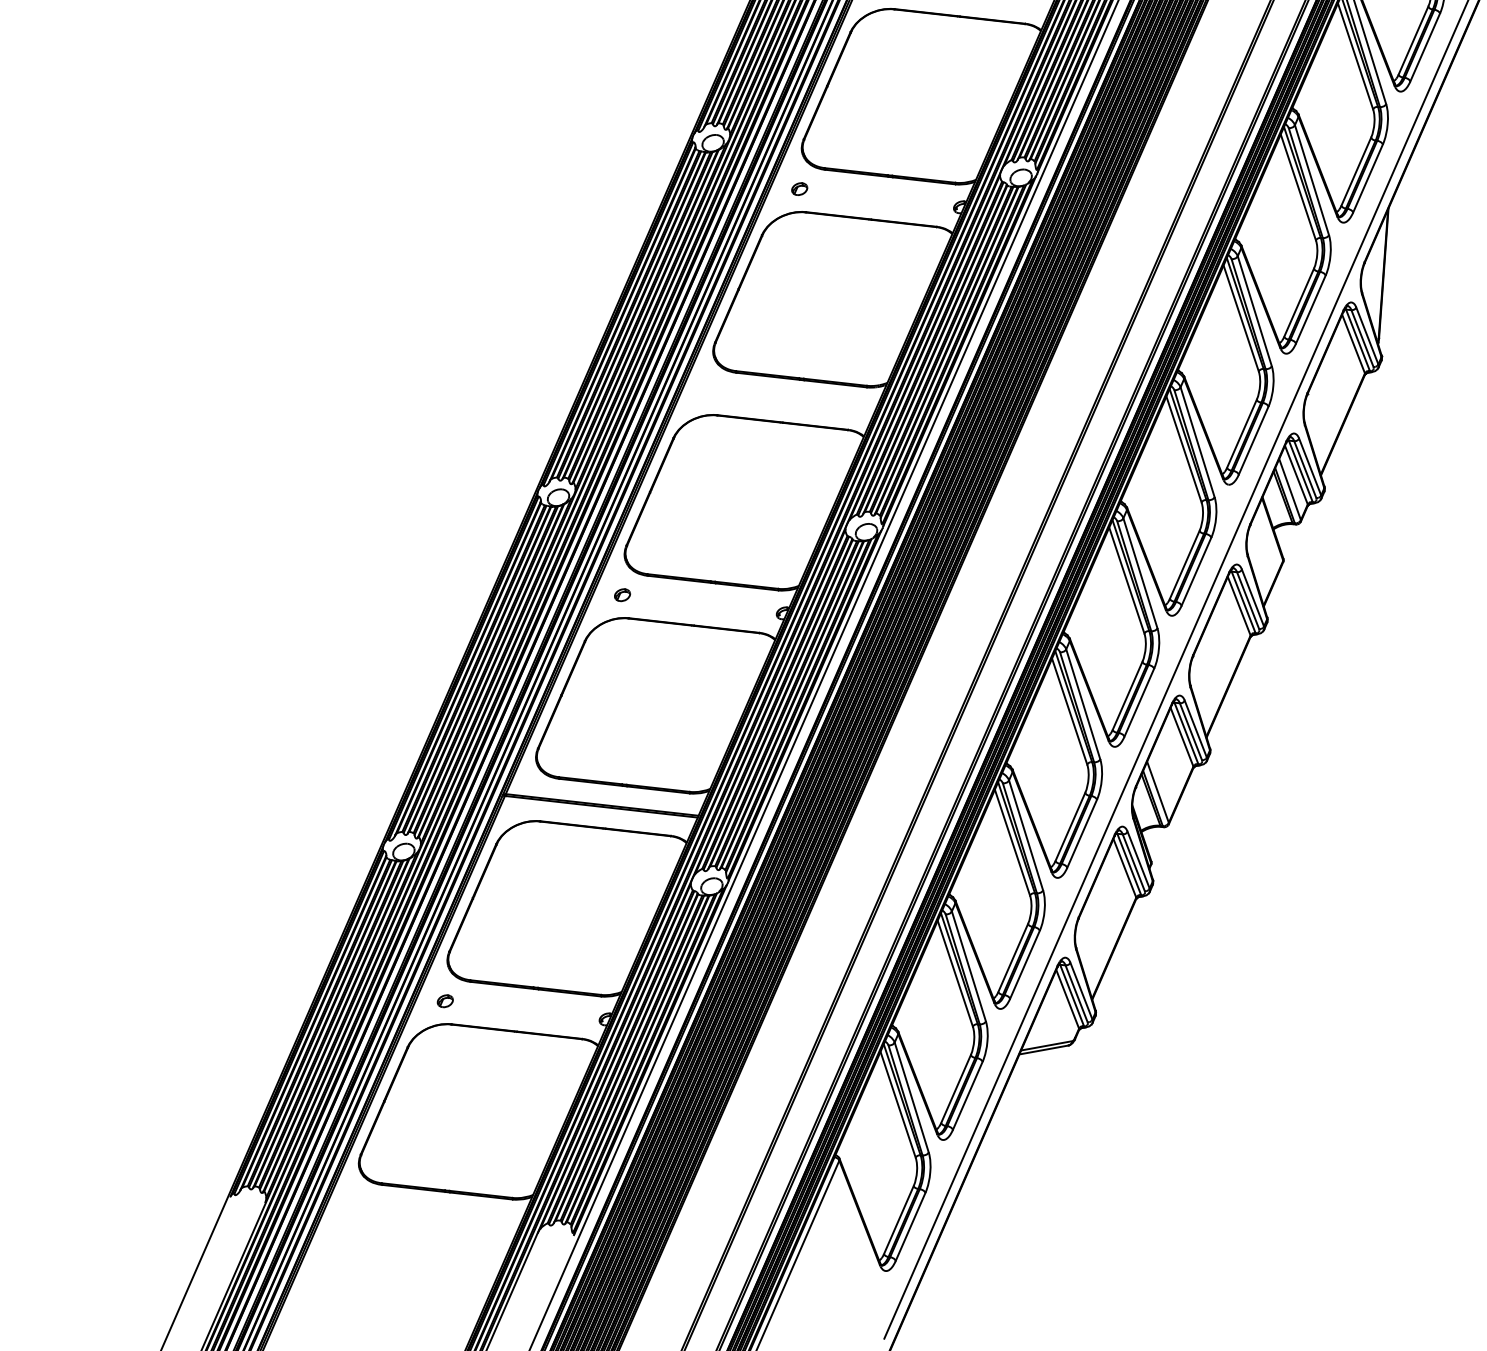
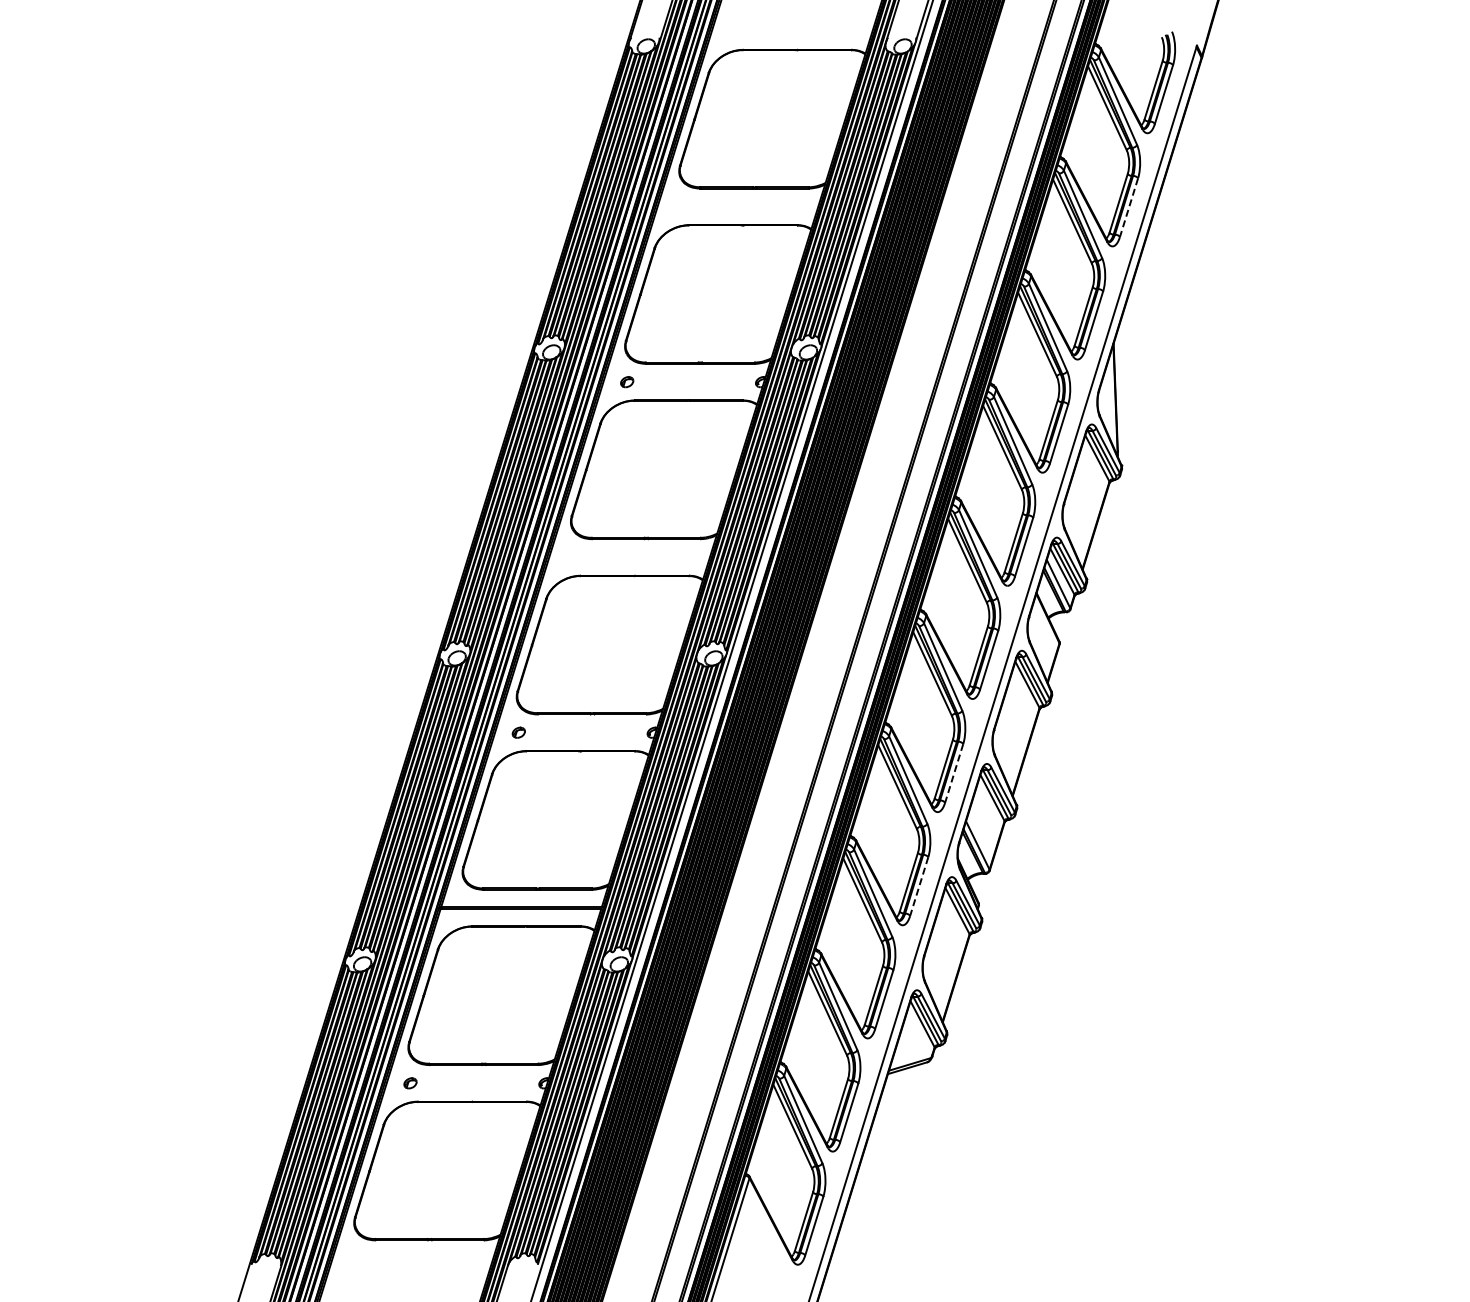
line: (1424, 47) -> (1128, 207), solid -> dashed
line: (1139, 702) -> (954, 773), solid -> dashed
line: (1082, 833) -> (919, 886), solid -> dashed

